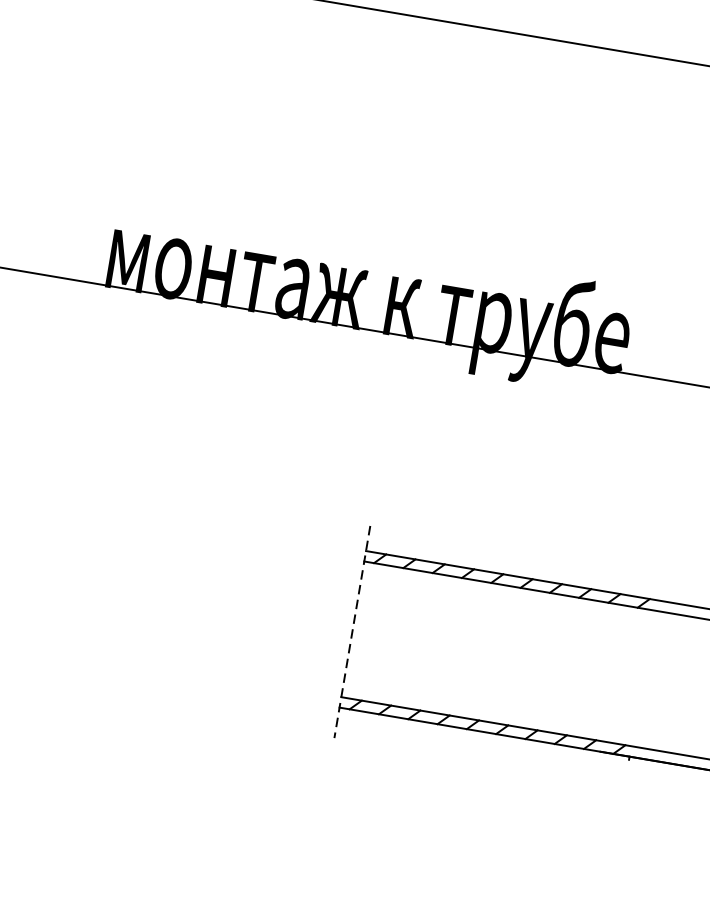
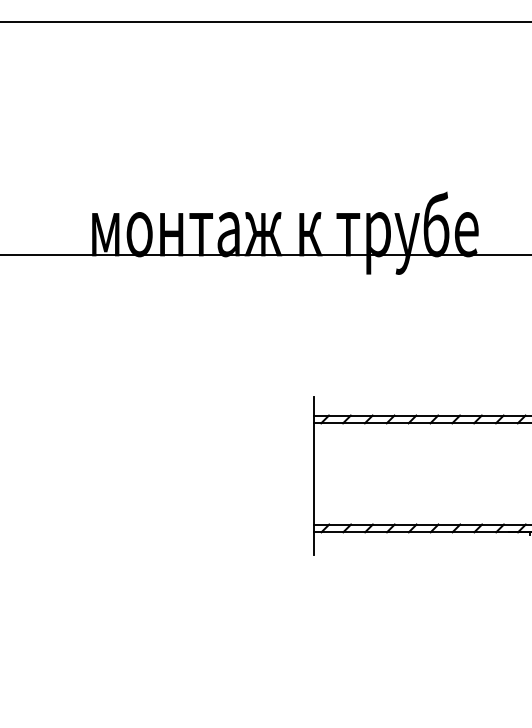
line: (351, 632) -> (313, 476), dashed -> solid

